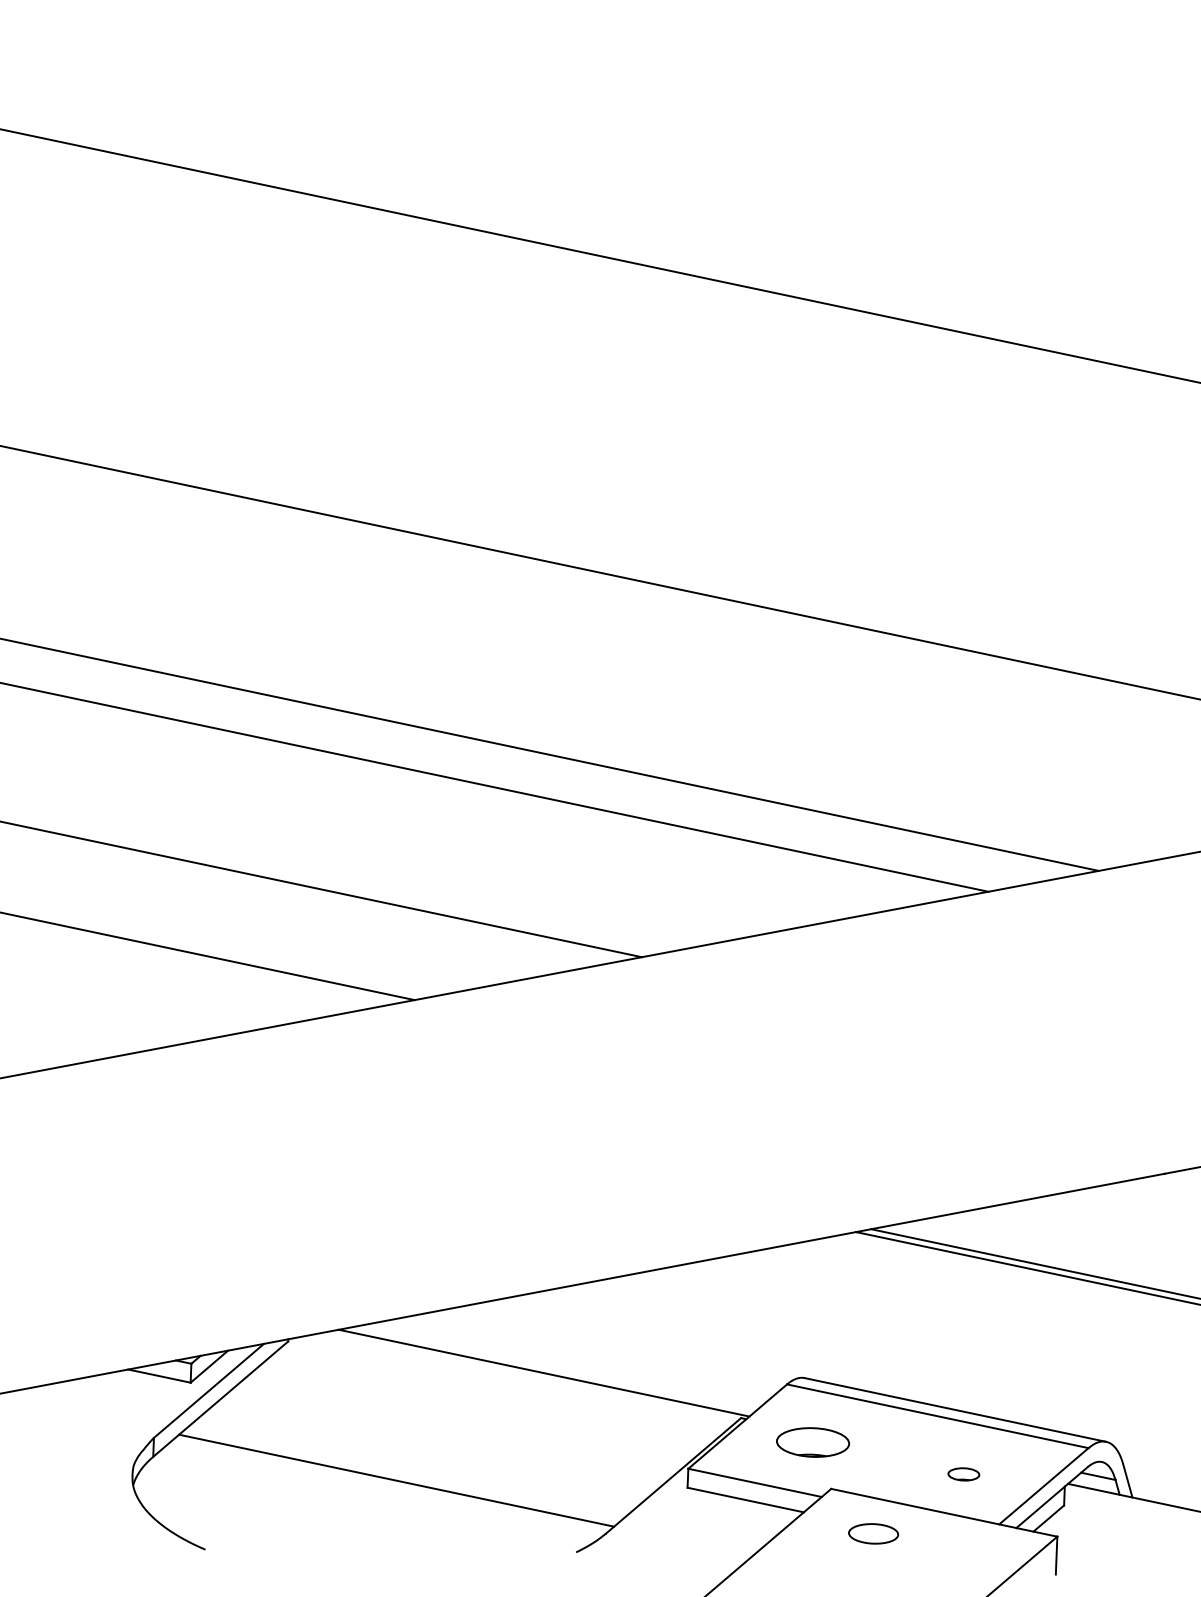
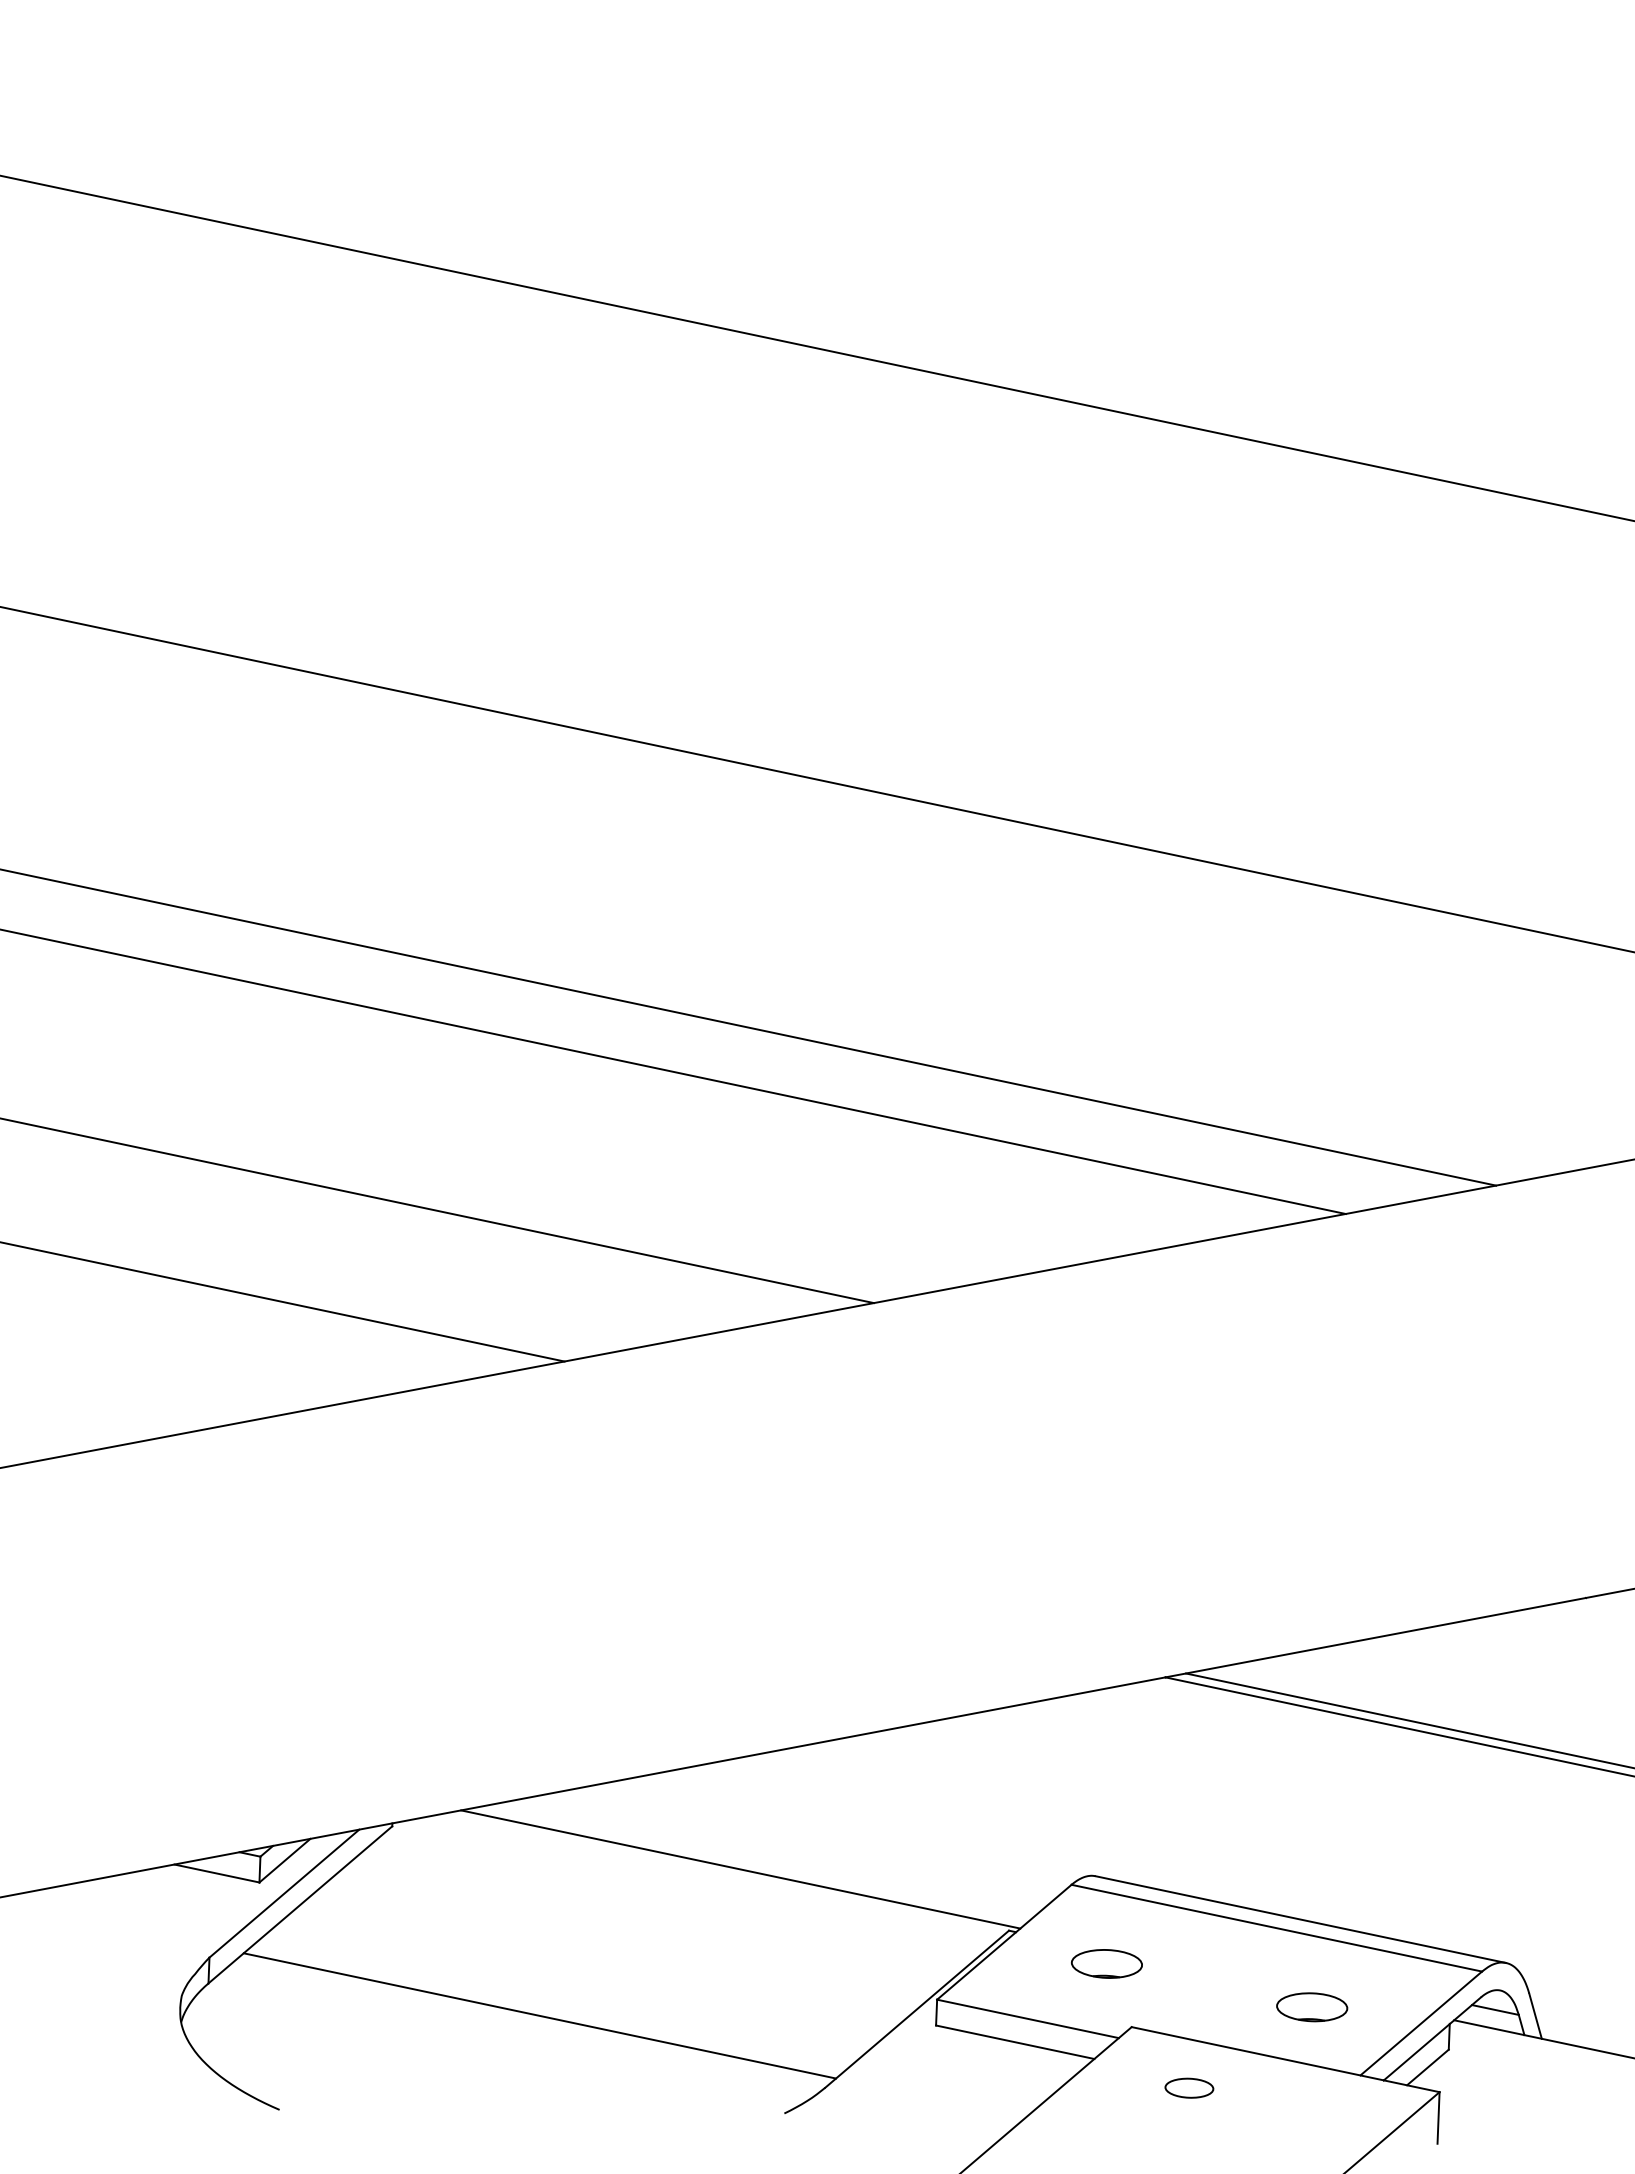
part: (812, 1442) -> (1106, 1963), size x0.71
part: (964, 1474) -> (1312, 2007), size x1.67
part: (873, 1533) -> (1189, 2087), size x0.71

